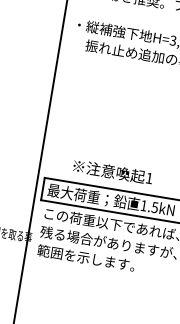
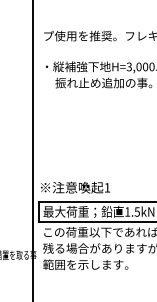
text: (113, 171) -> (75, 187), moved

